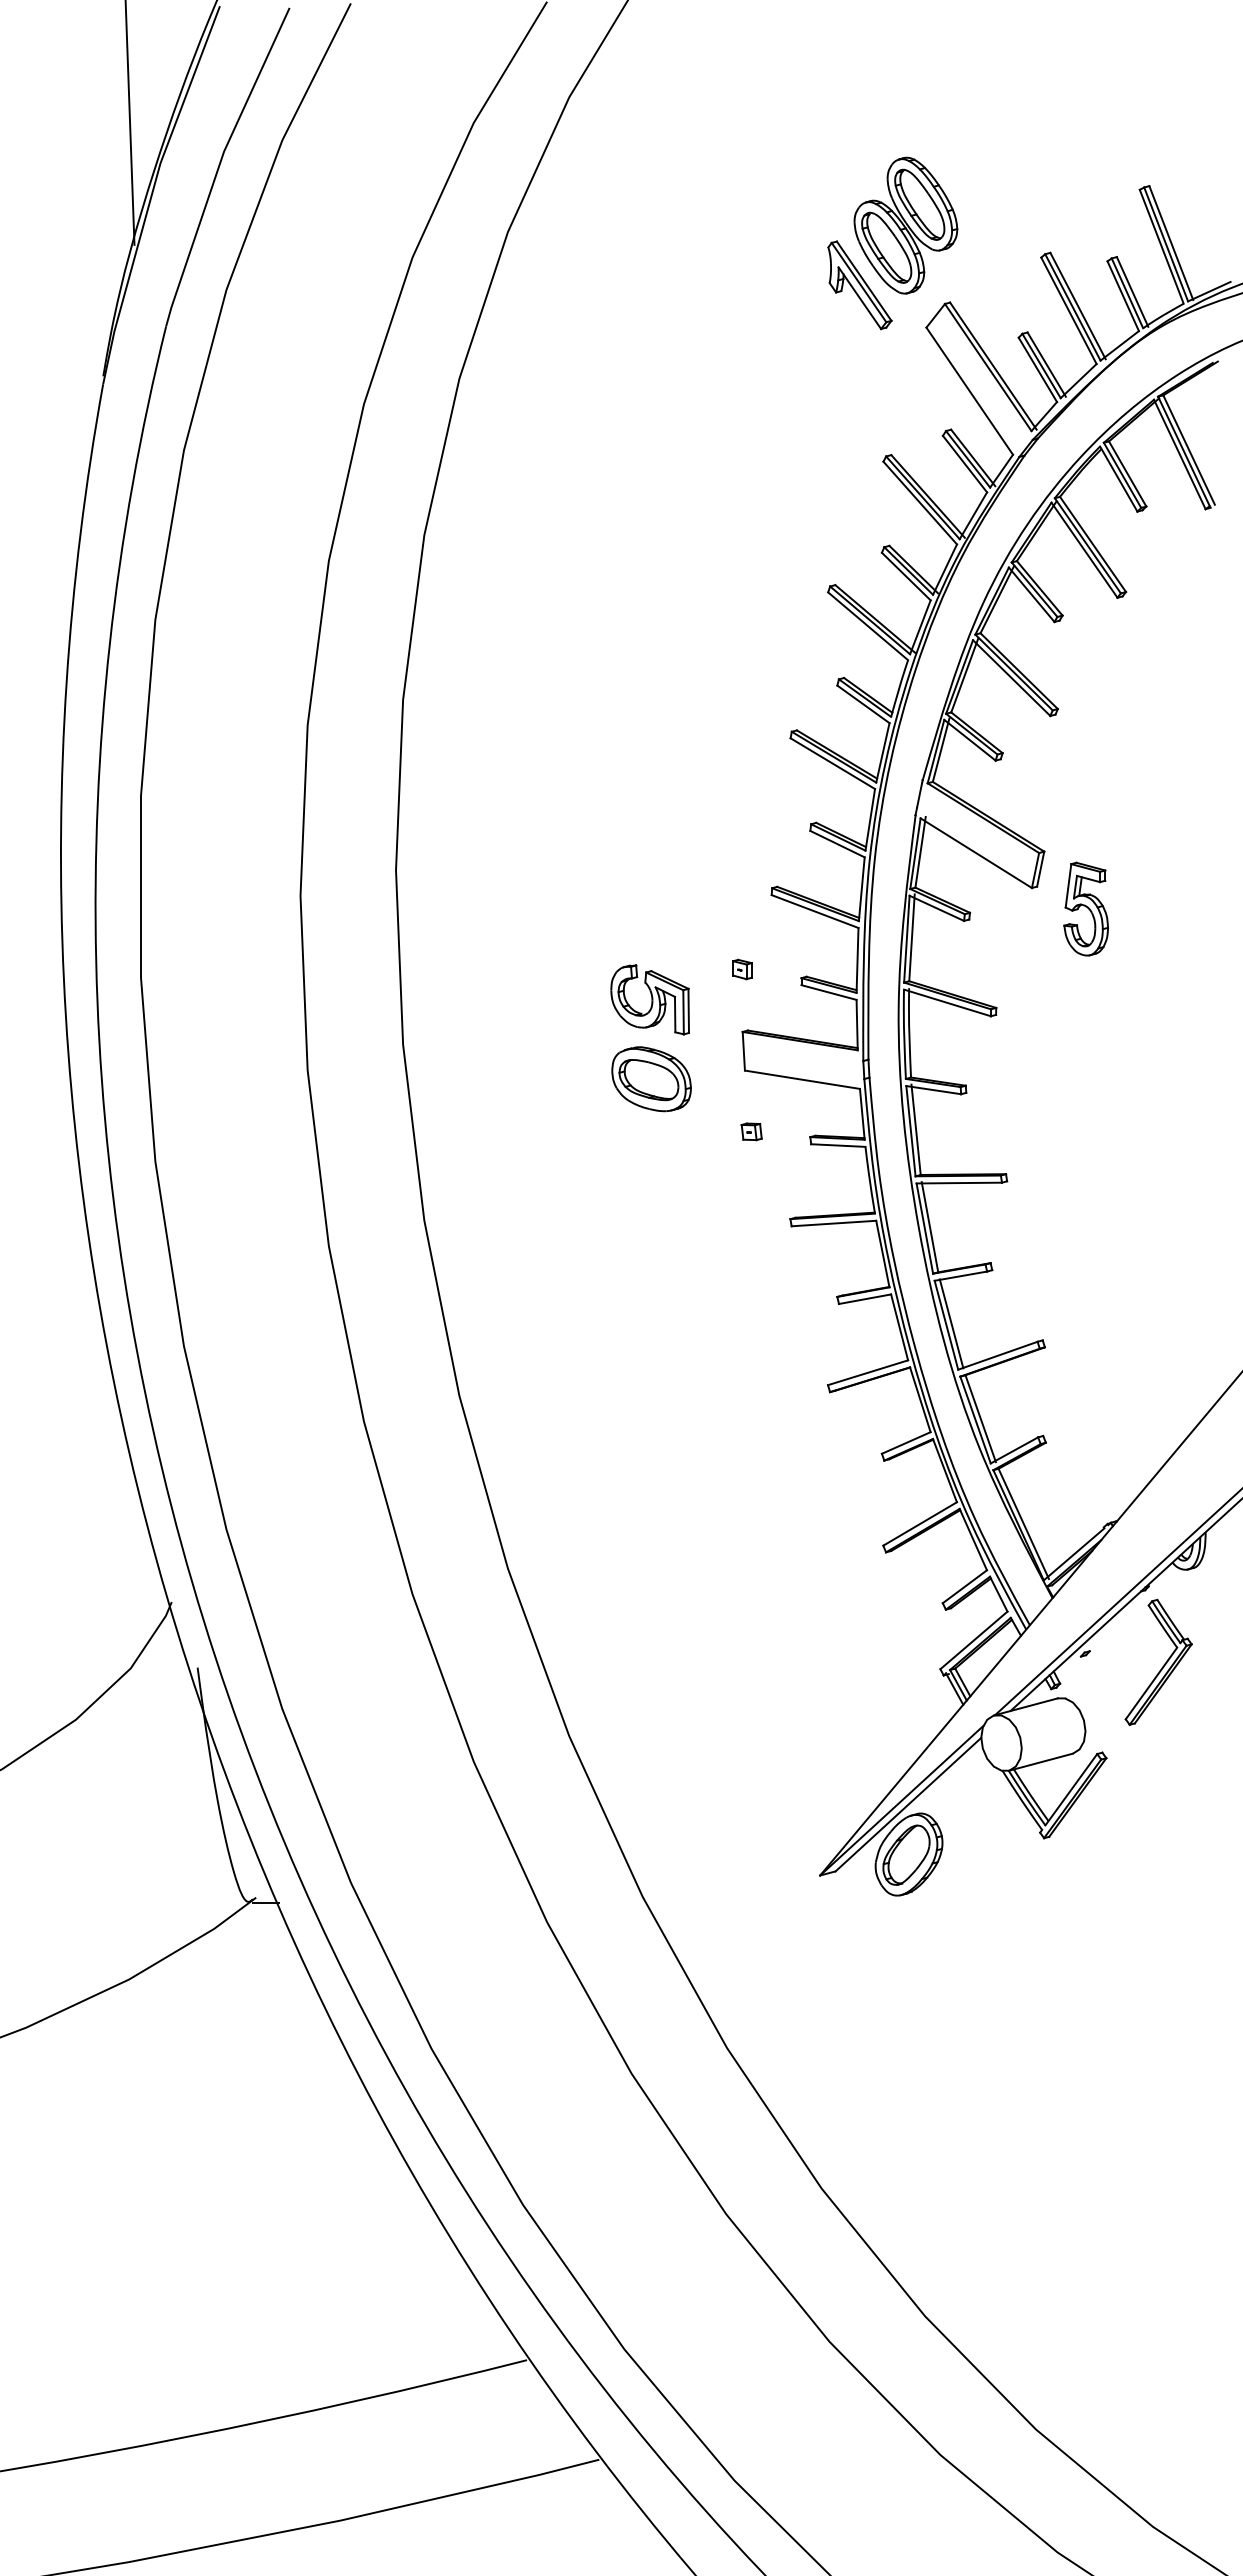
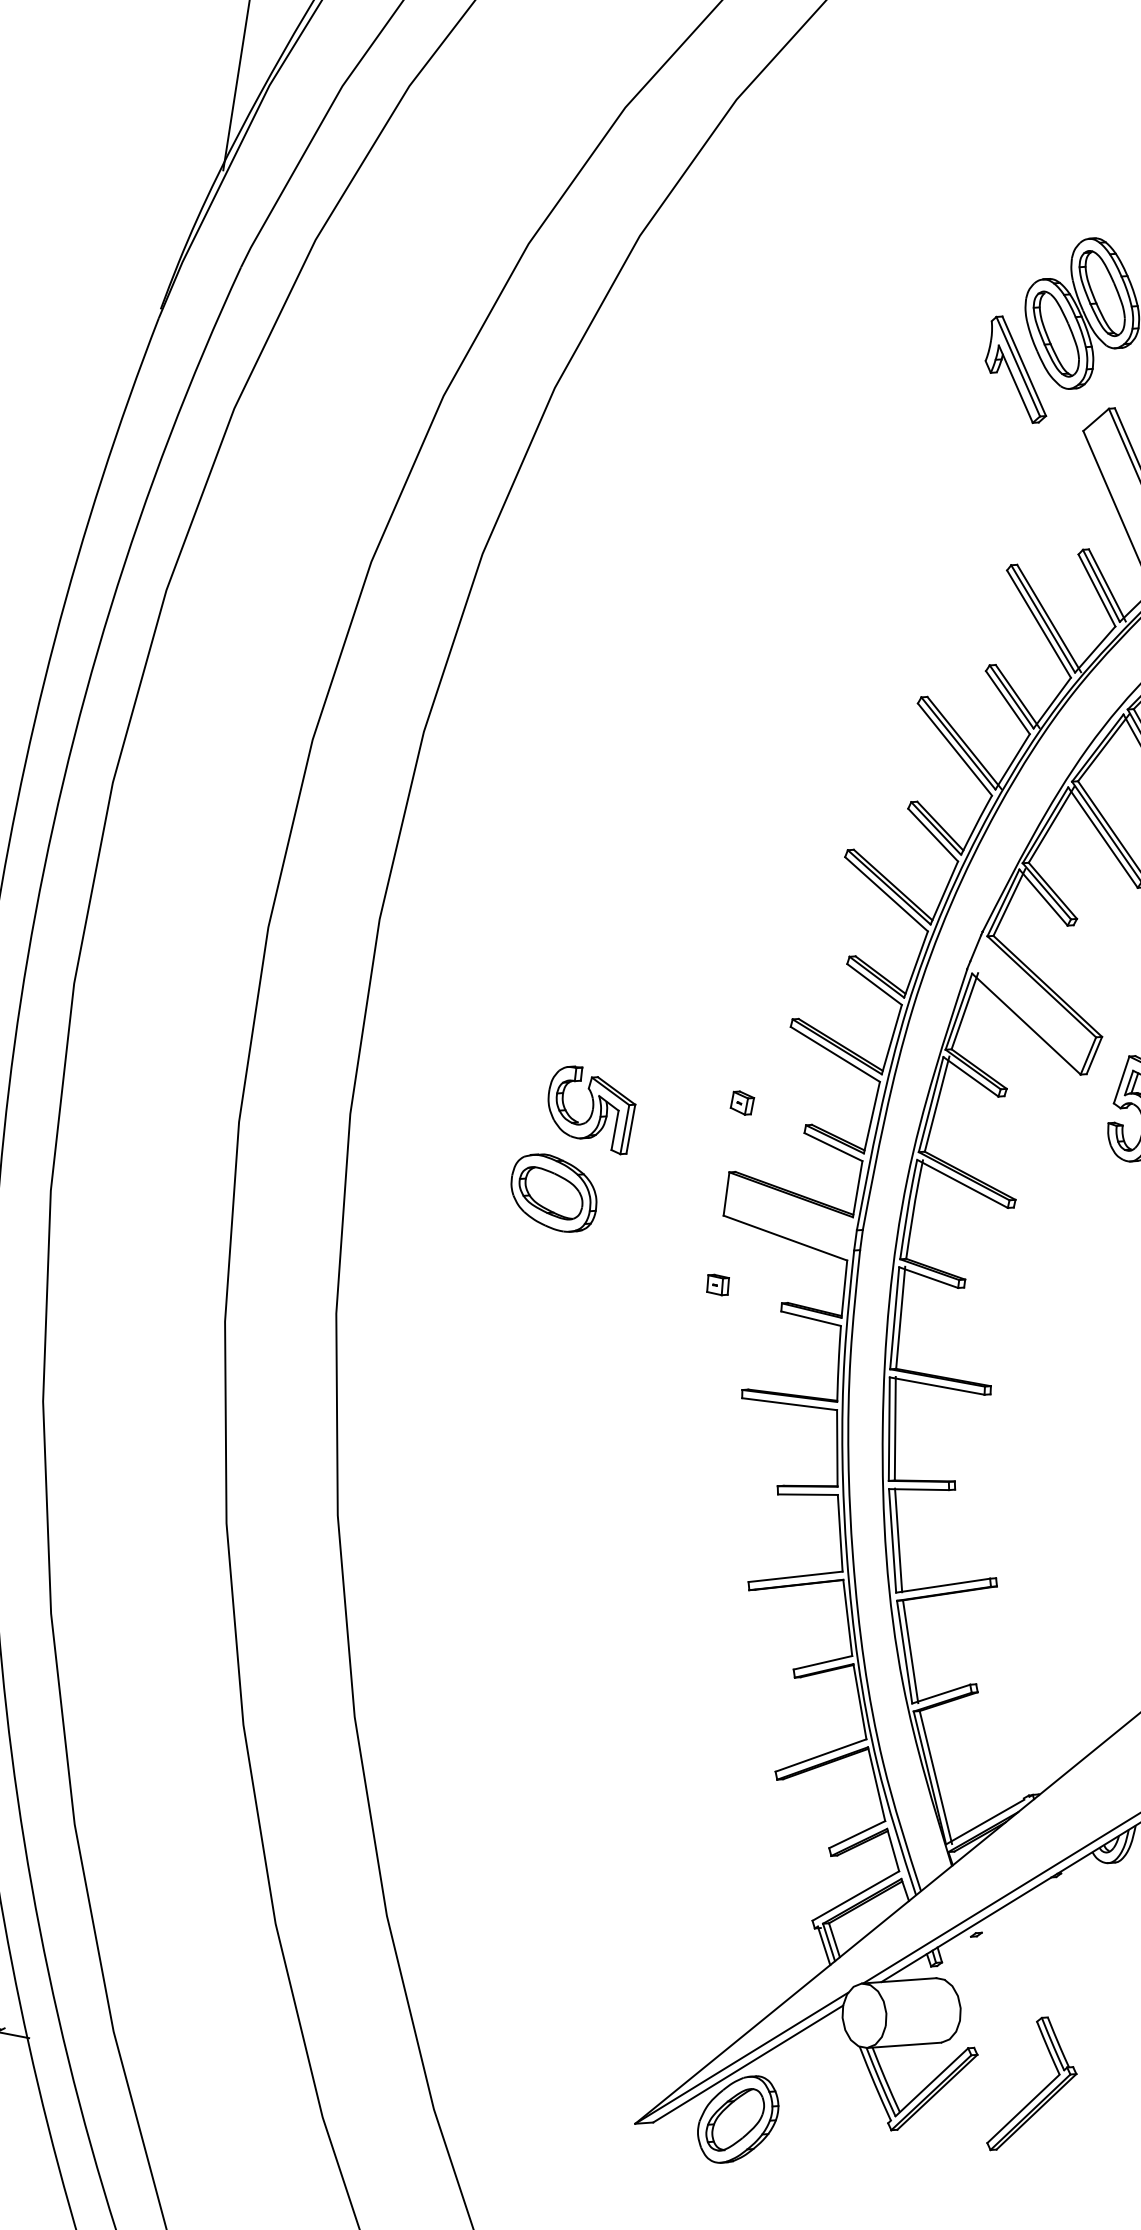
part: (649, 999) -> (589, 1108), moved
part: (651, 1079) -> (553, 1193), moved
part: (1164, 1663) -> (1042, 2089), moved

